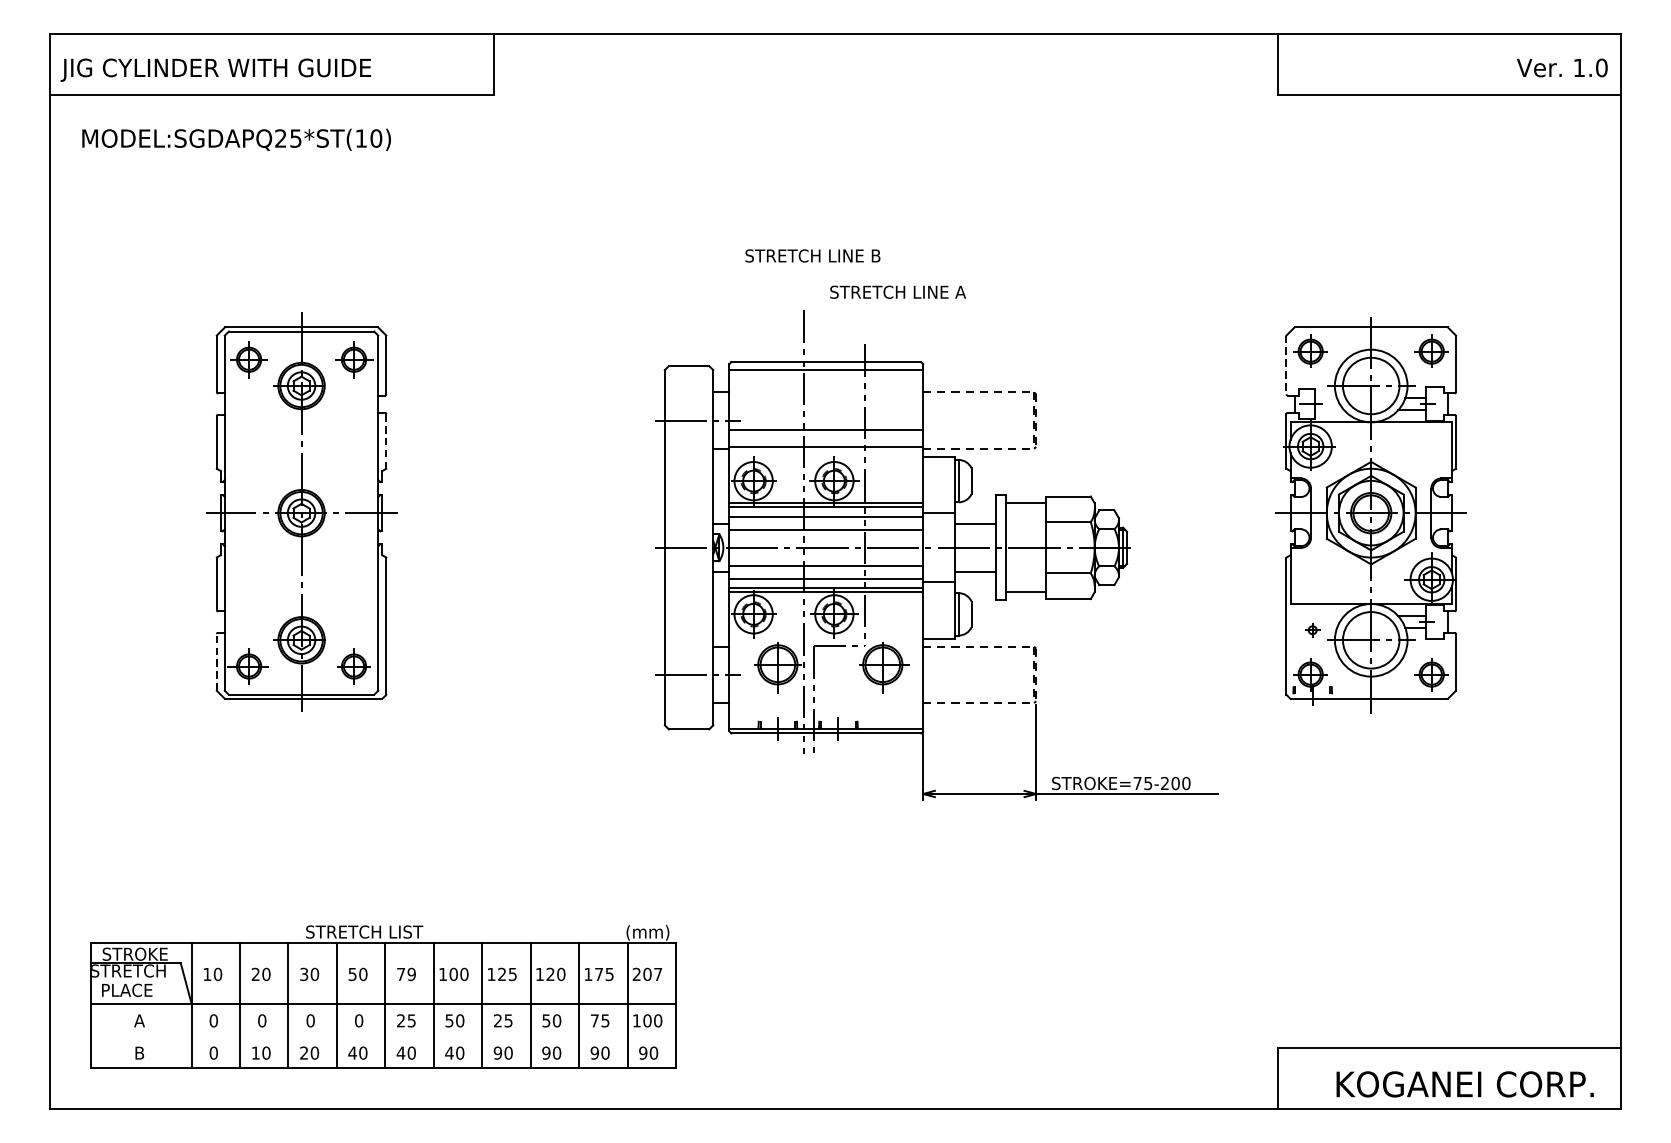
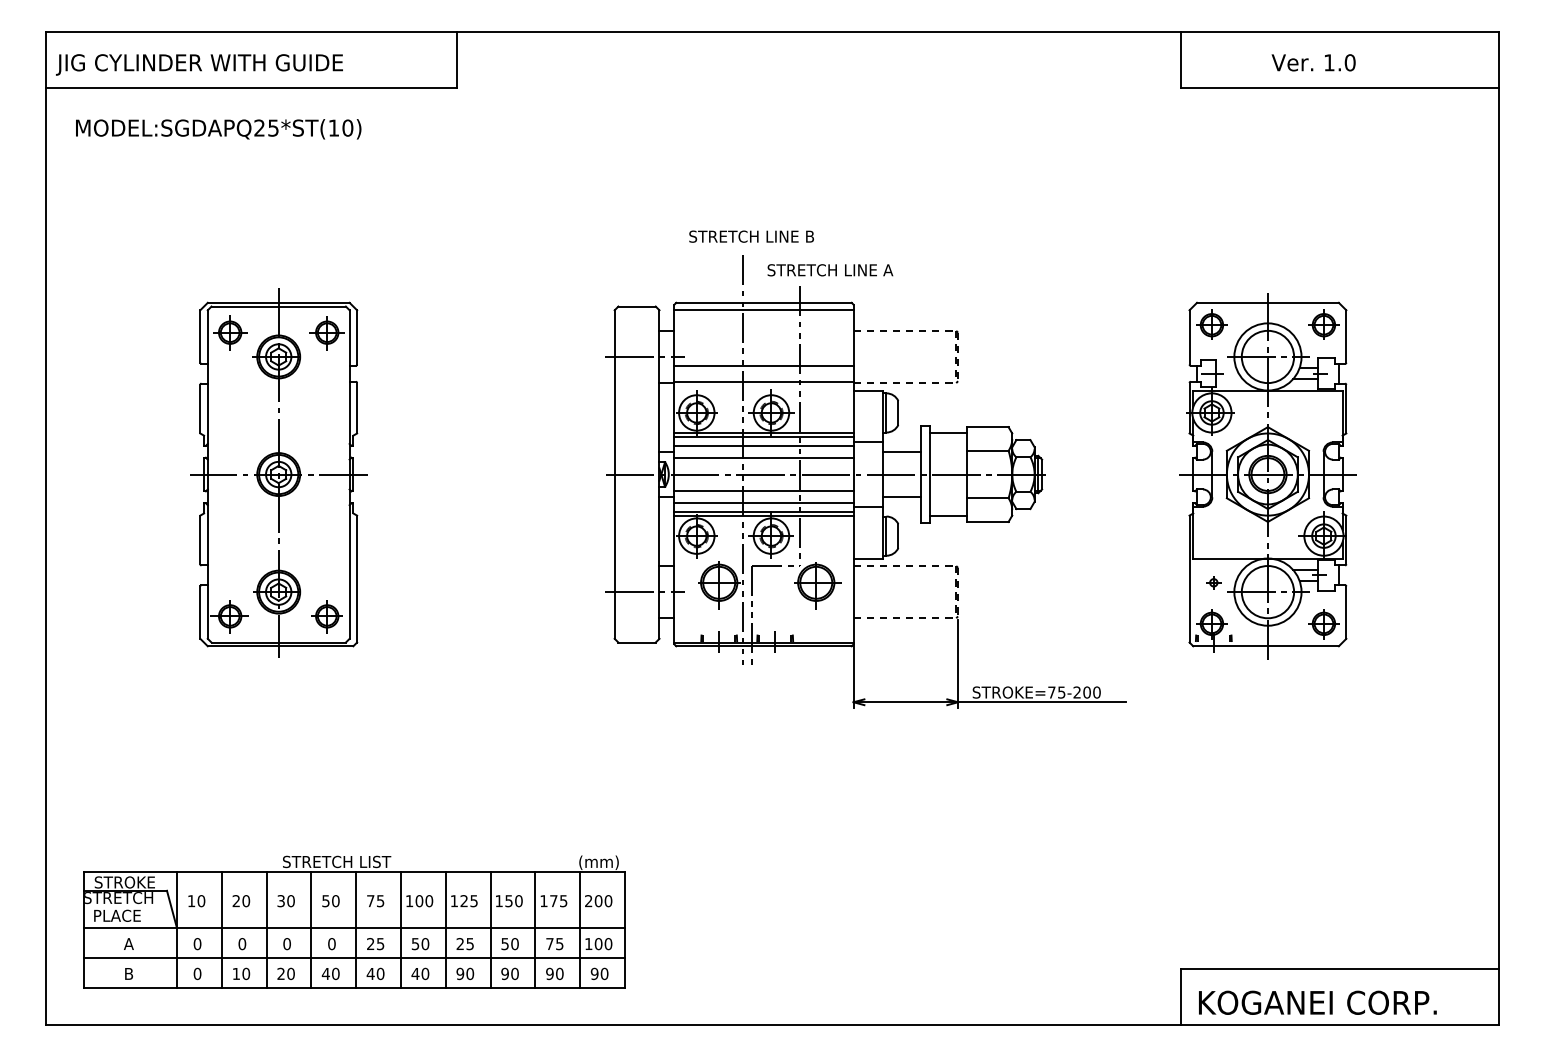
text: (1562, 67) -> (1313, 62), moved
line: (1286, 364) -> (1189, 337), dashed -> solid
line: (386, 441) -> (357, 408), dashed -> solid
part: (936, 555) -> (865, 481), moved
line: (216, 662) -> (200, 612), dashed -> solid
text: (411, 973) -> (380, 900), 79 -> 75
text: (550, 974) -> (508, 901), 120 -> 150
text: (658, 974) -> (608, 901), 207 -> 200
line: (382, 1035) -> (353, 957), added
text: (1464, 1084) -> (1317, 1002), moved

